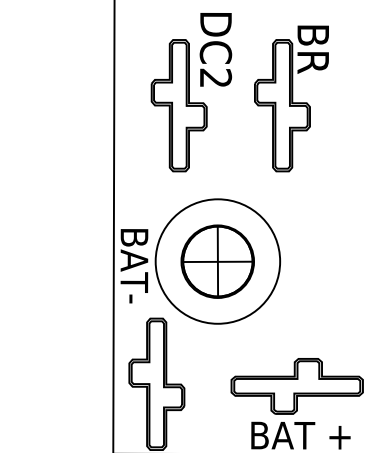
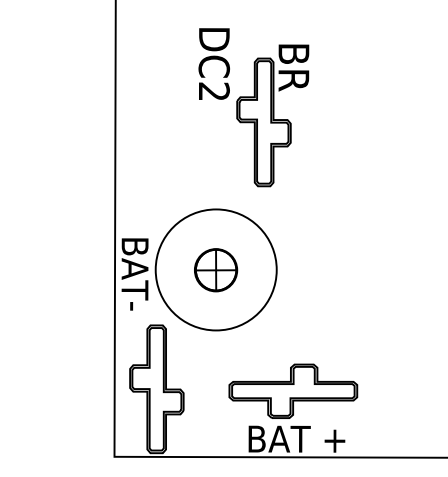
part: (291, 98) -> (272, 115), moved
part: (179, 105) -> (178, 118), removed
part: (217, 262) -> (215, 270), size x0.6

